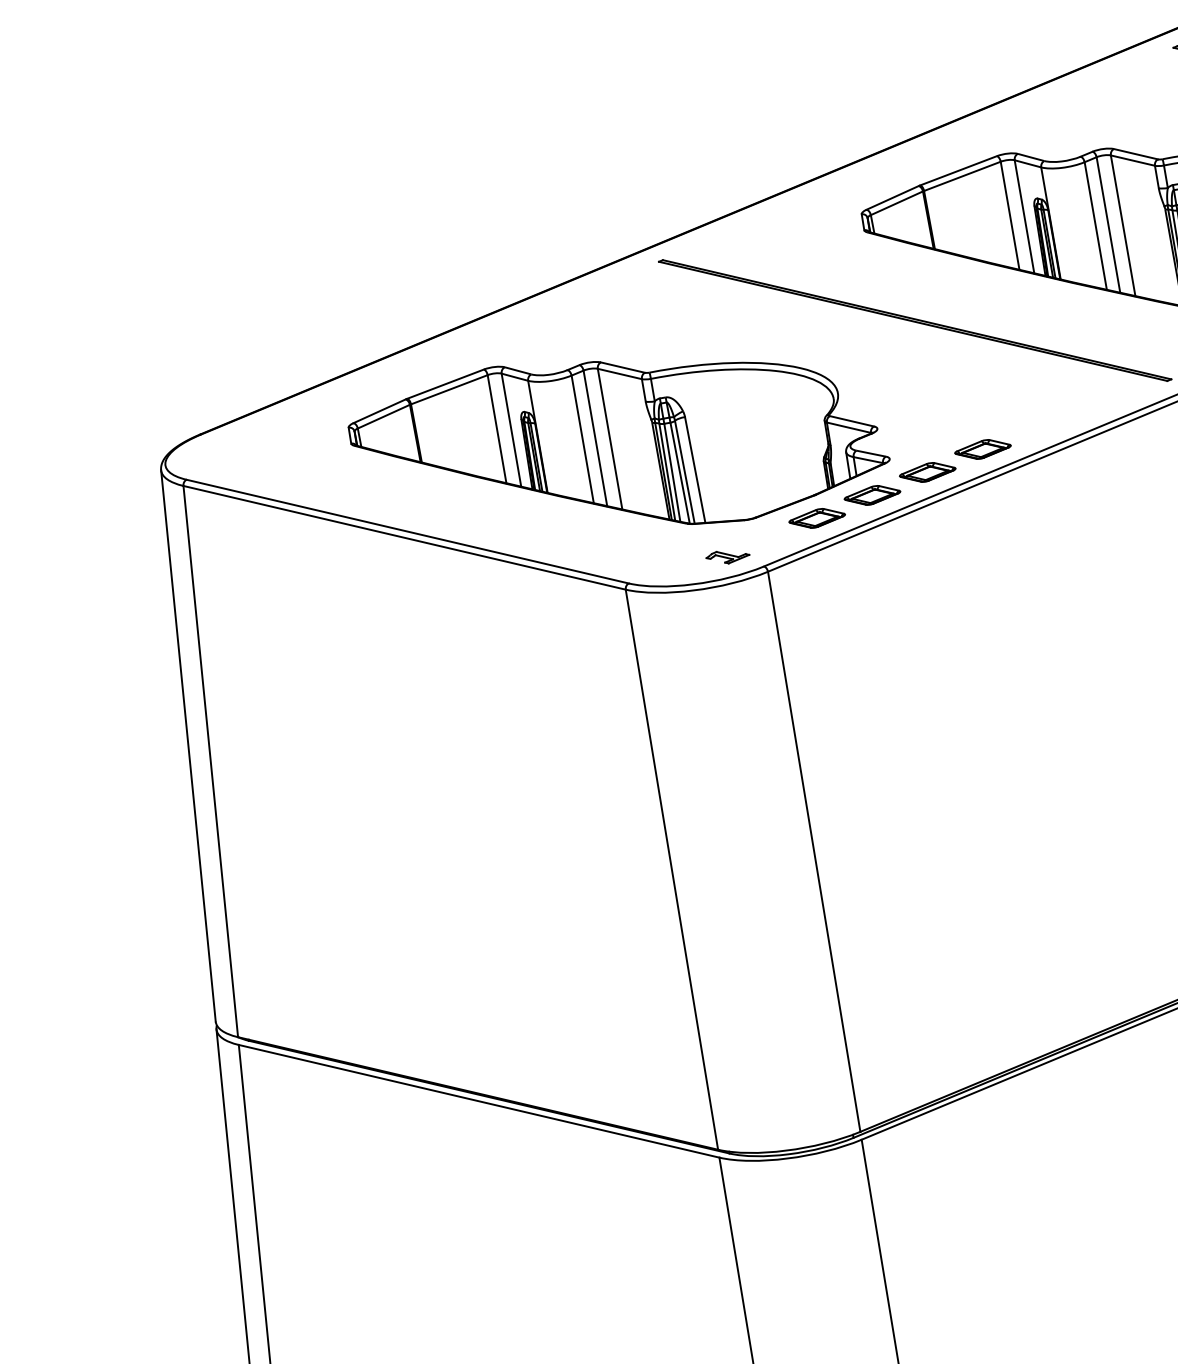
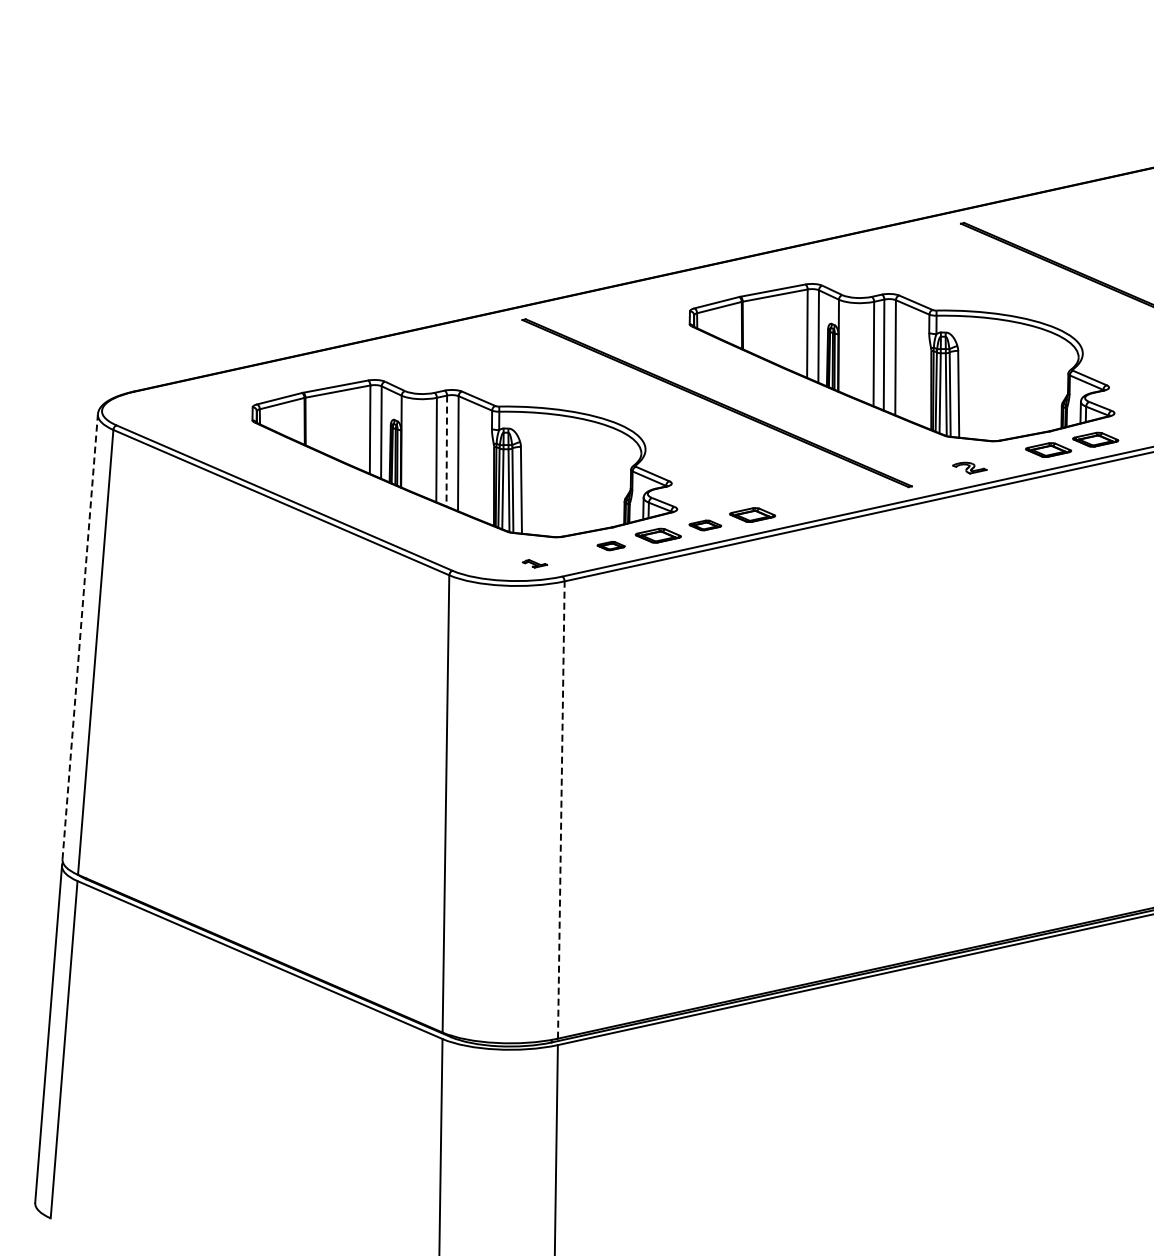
line: (595, 439) -> (446, 451), solid -> dashed
part: (926, 472) -> (704, 525), size x0.7
part: (816, 517) -> (610, 545), size x0.6
part: (727, 556) -> (534, 563), size x0.7
line: (188, 745) -> (80, 636), solid -> dashed
line: (814, 852) -> (561, 810), solid -> dashed

